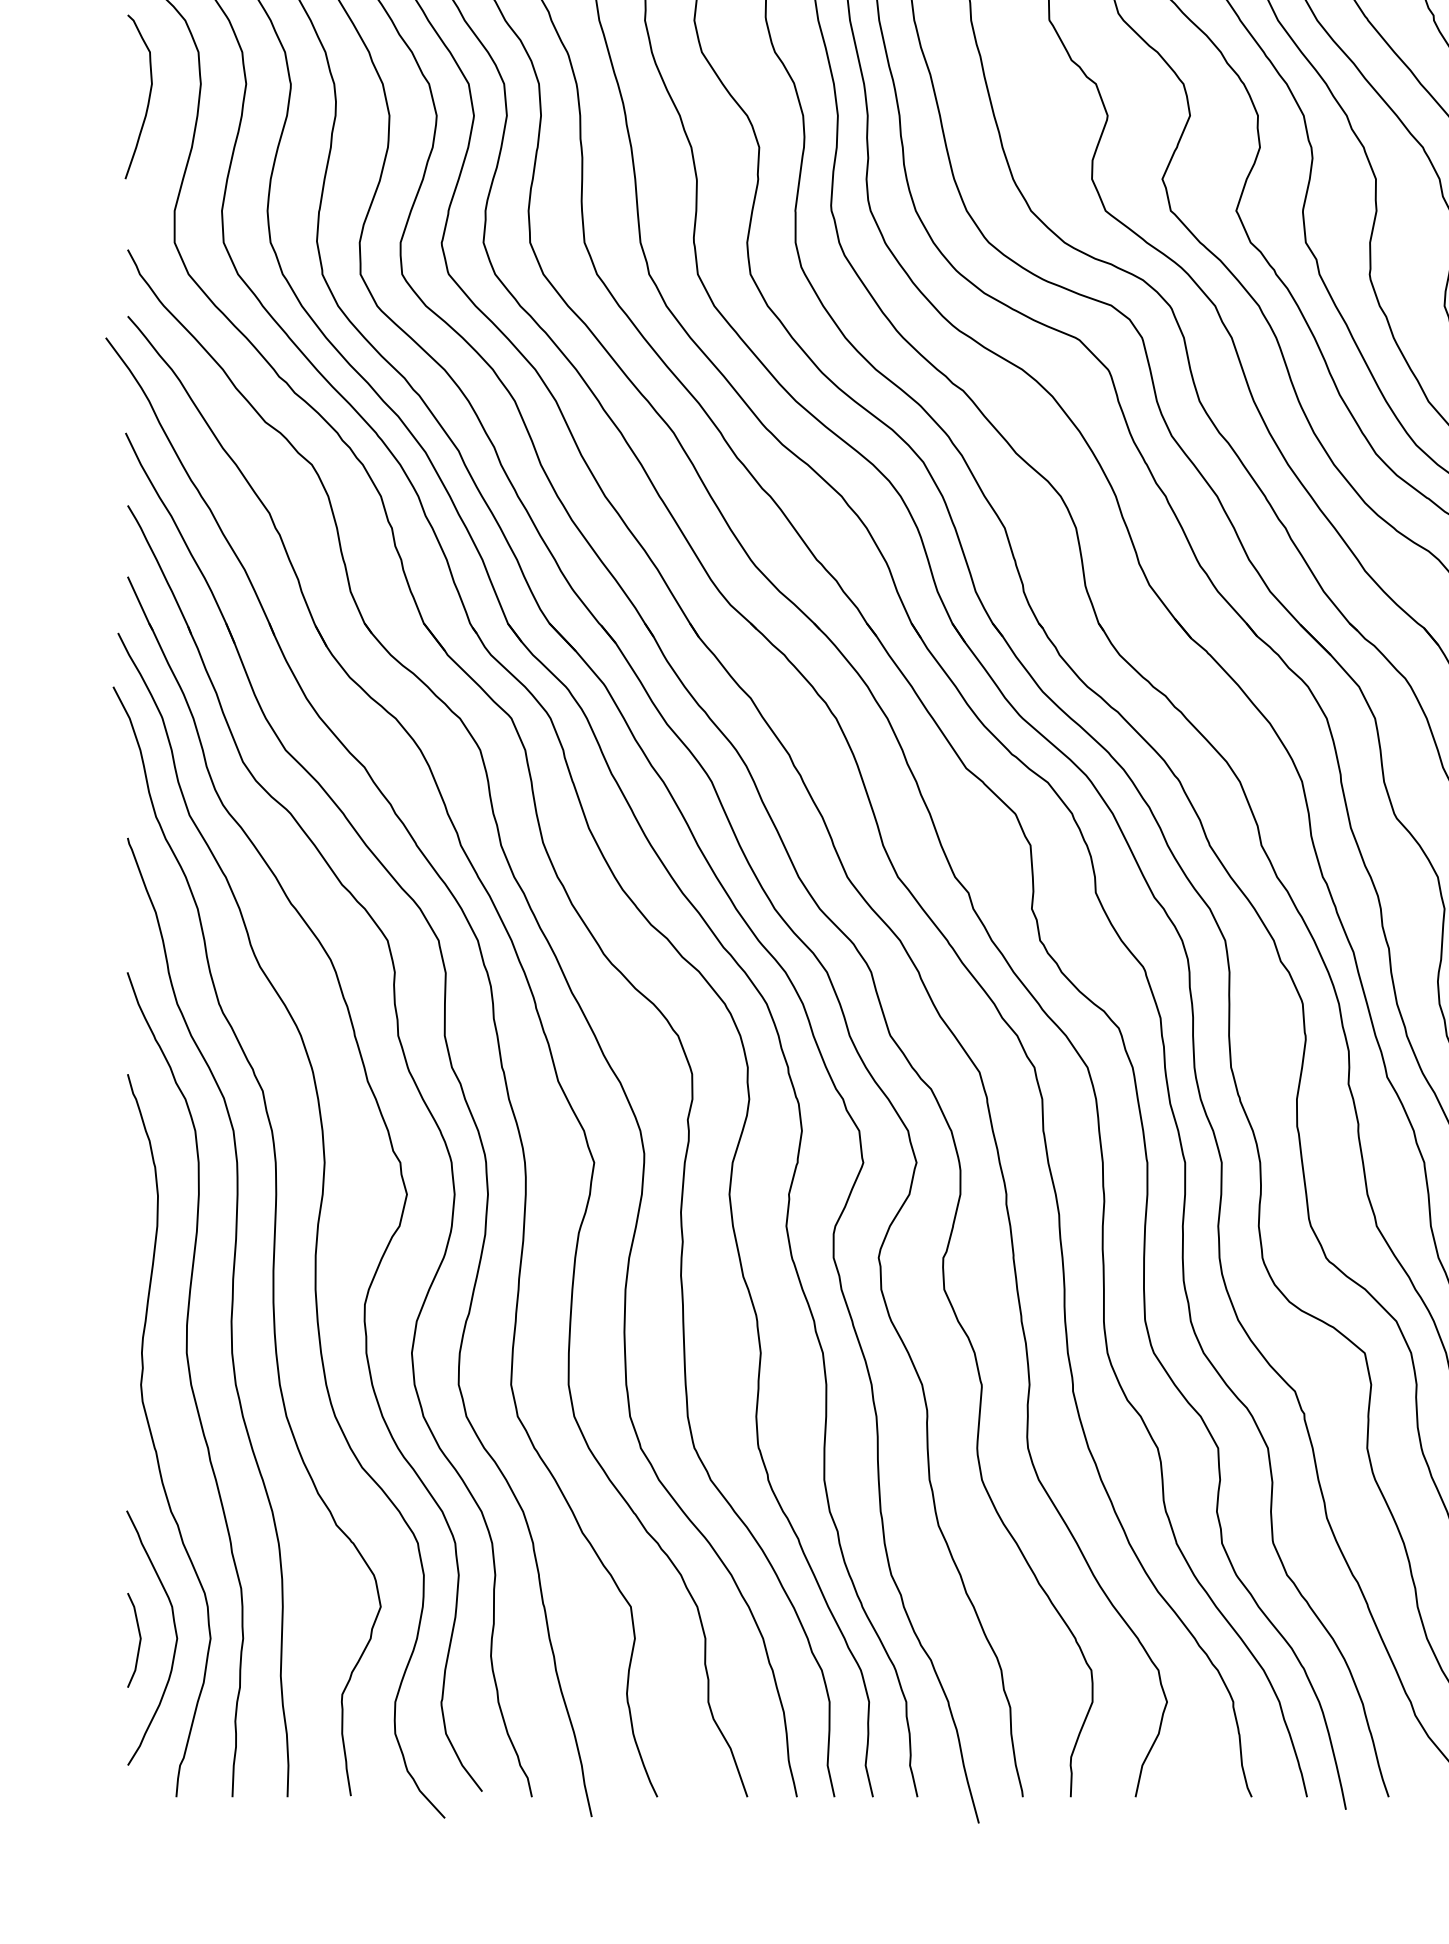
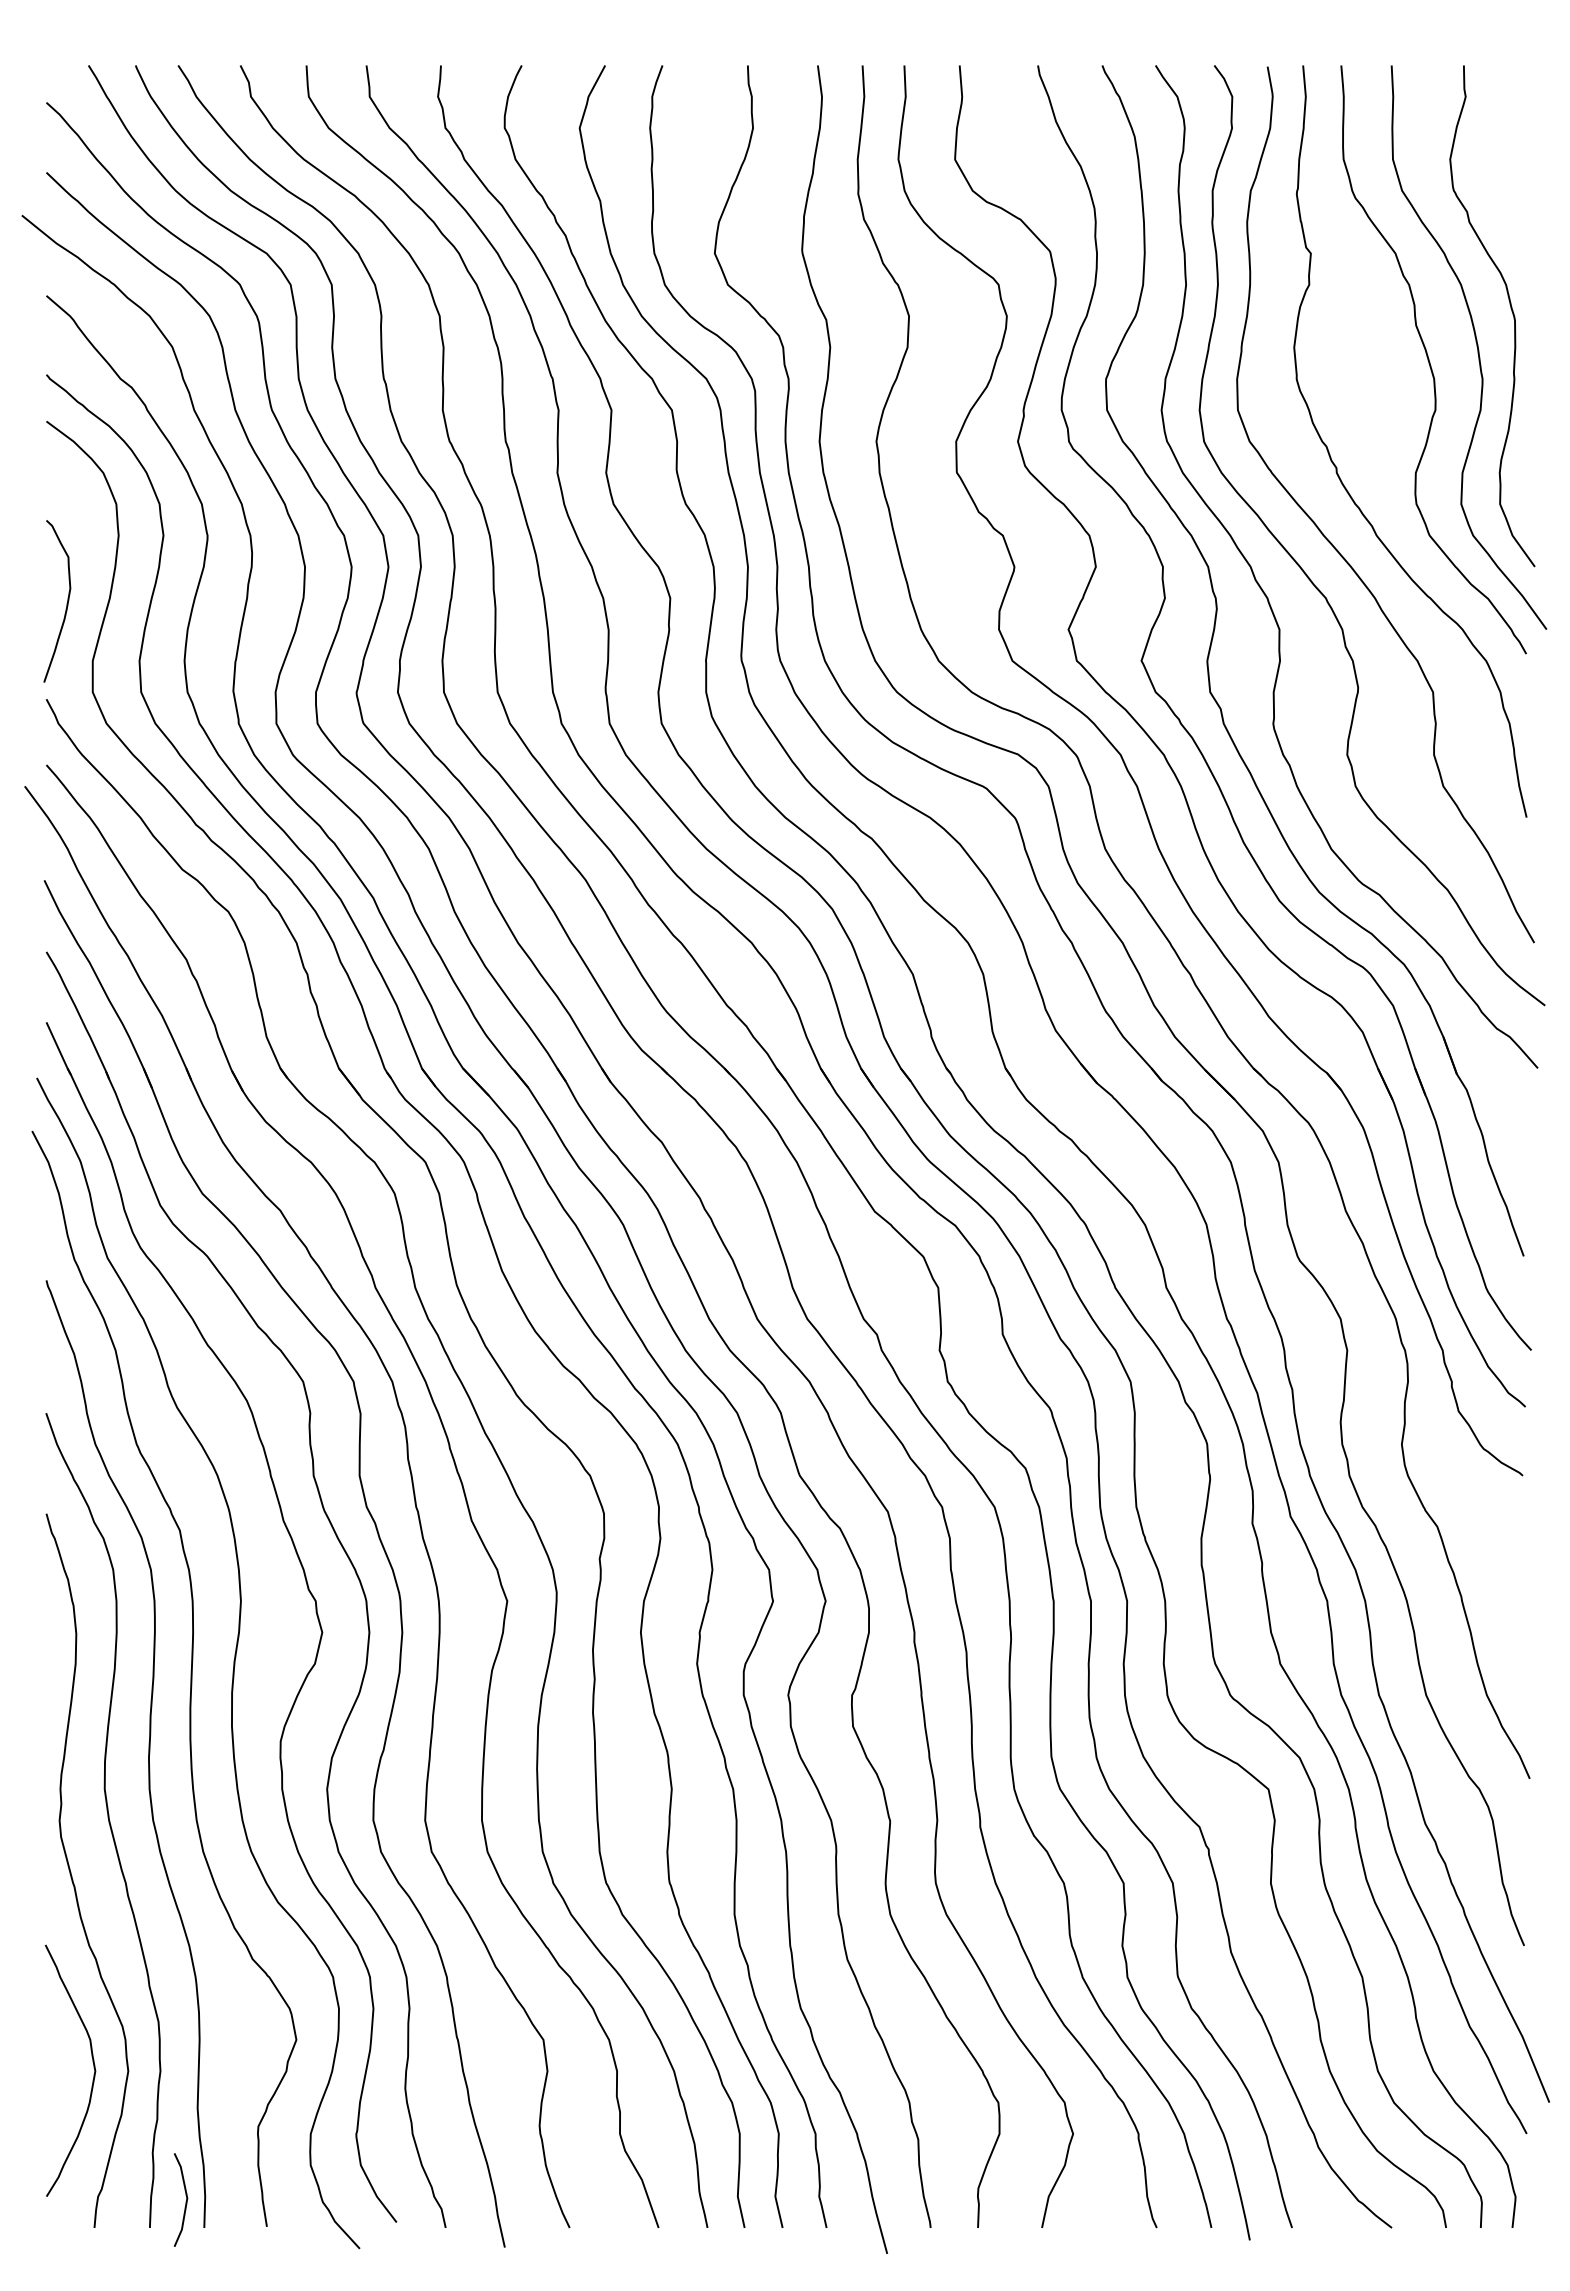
curve: (148, 99) -> (66, 603), moved
line: (138, 1641) -> (185, 2201), moved

